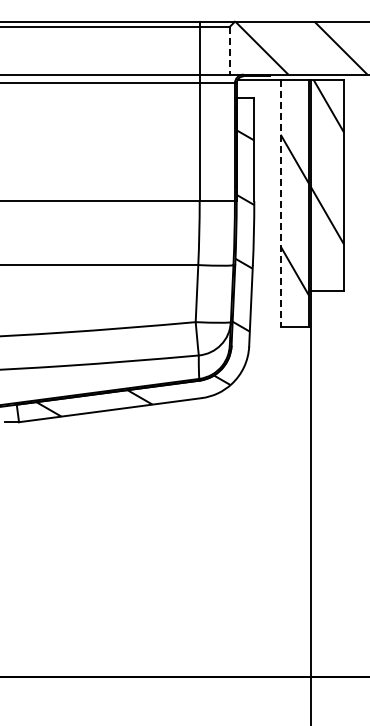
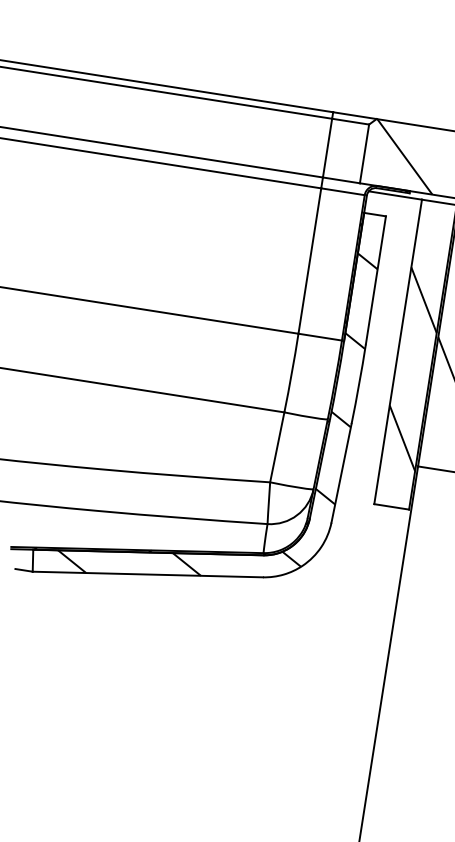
line: (229, 50) -> (364, 153), dashed -> solid
line: (280, 203) -> (397, 352), dashed -> solid

